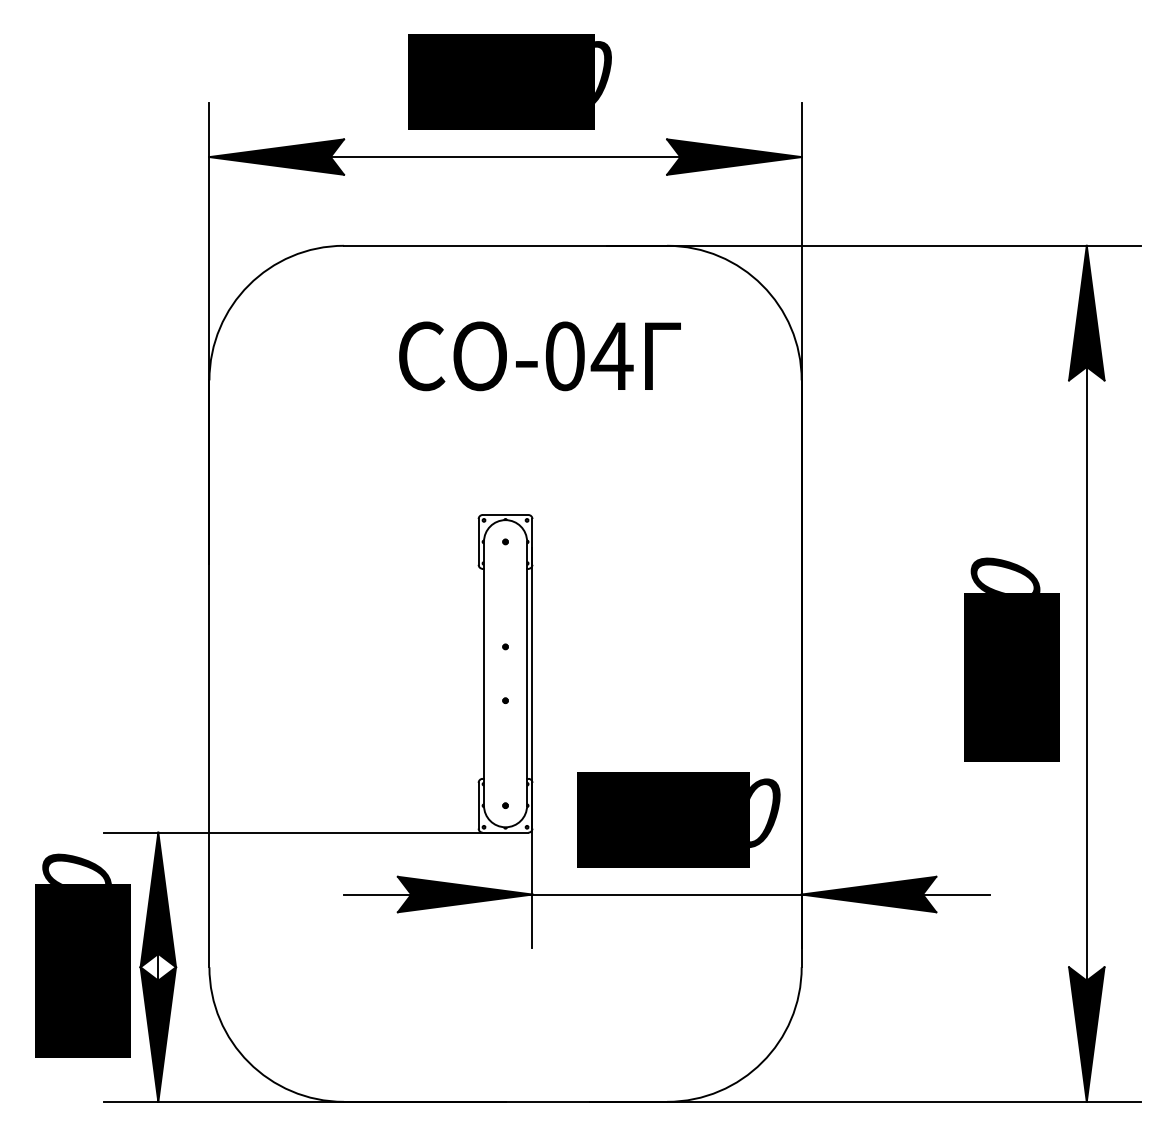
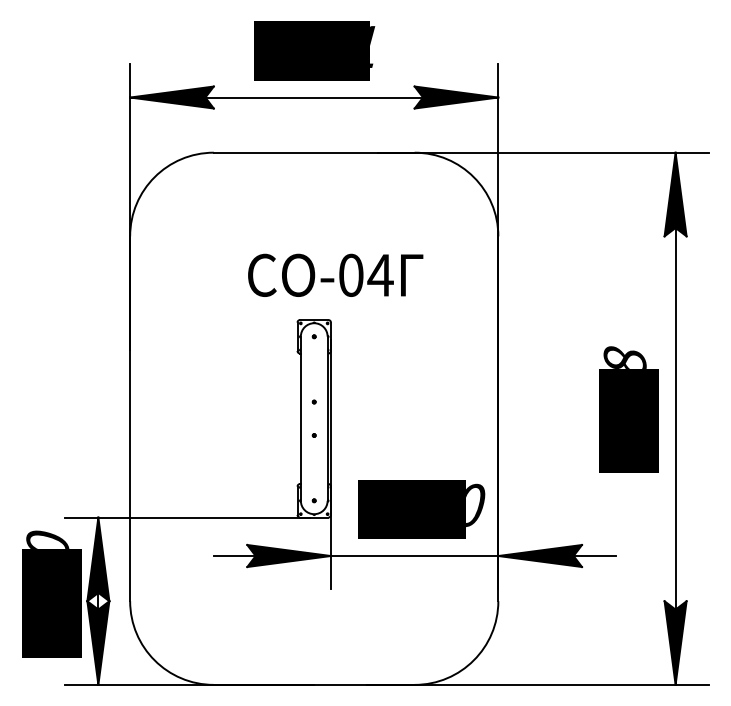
text: (604, 74) -> (375, 46), 2200 -> 2201
text: (539, 354) -> (335, 274), moved
text: (1004, 575) -> (624, 357), 3180 -> 1978

